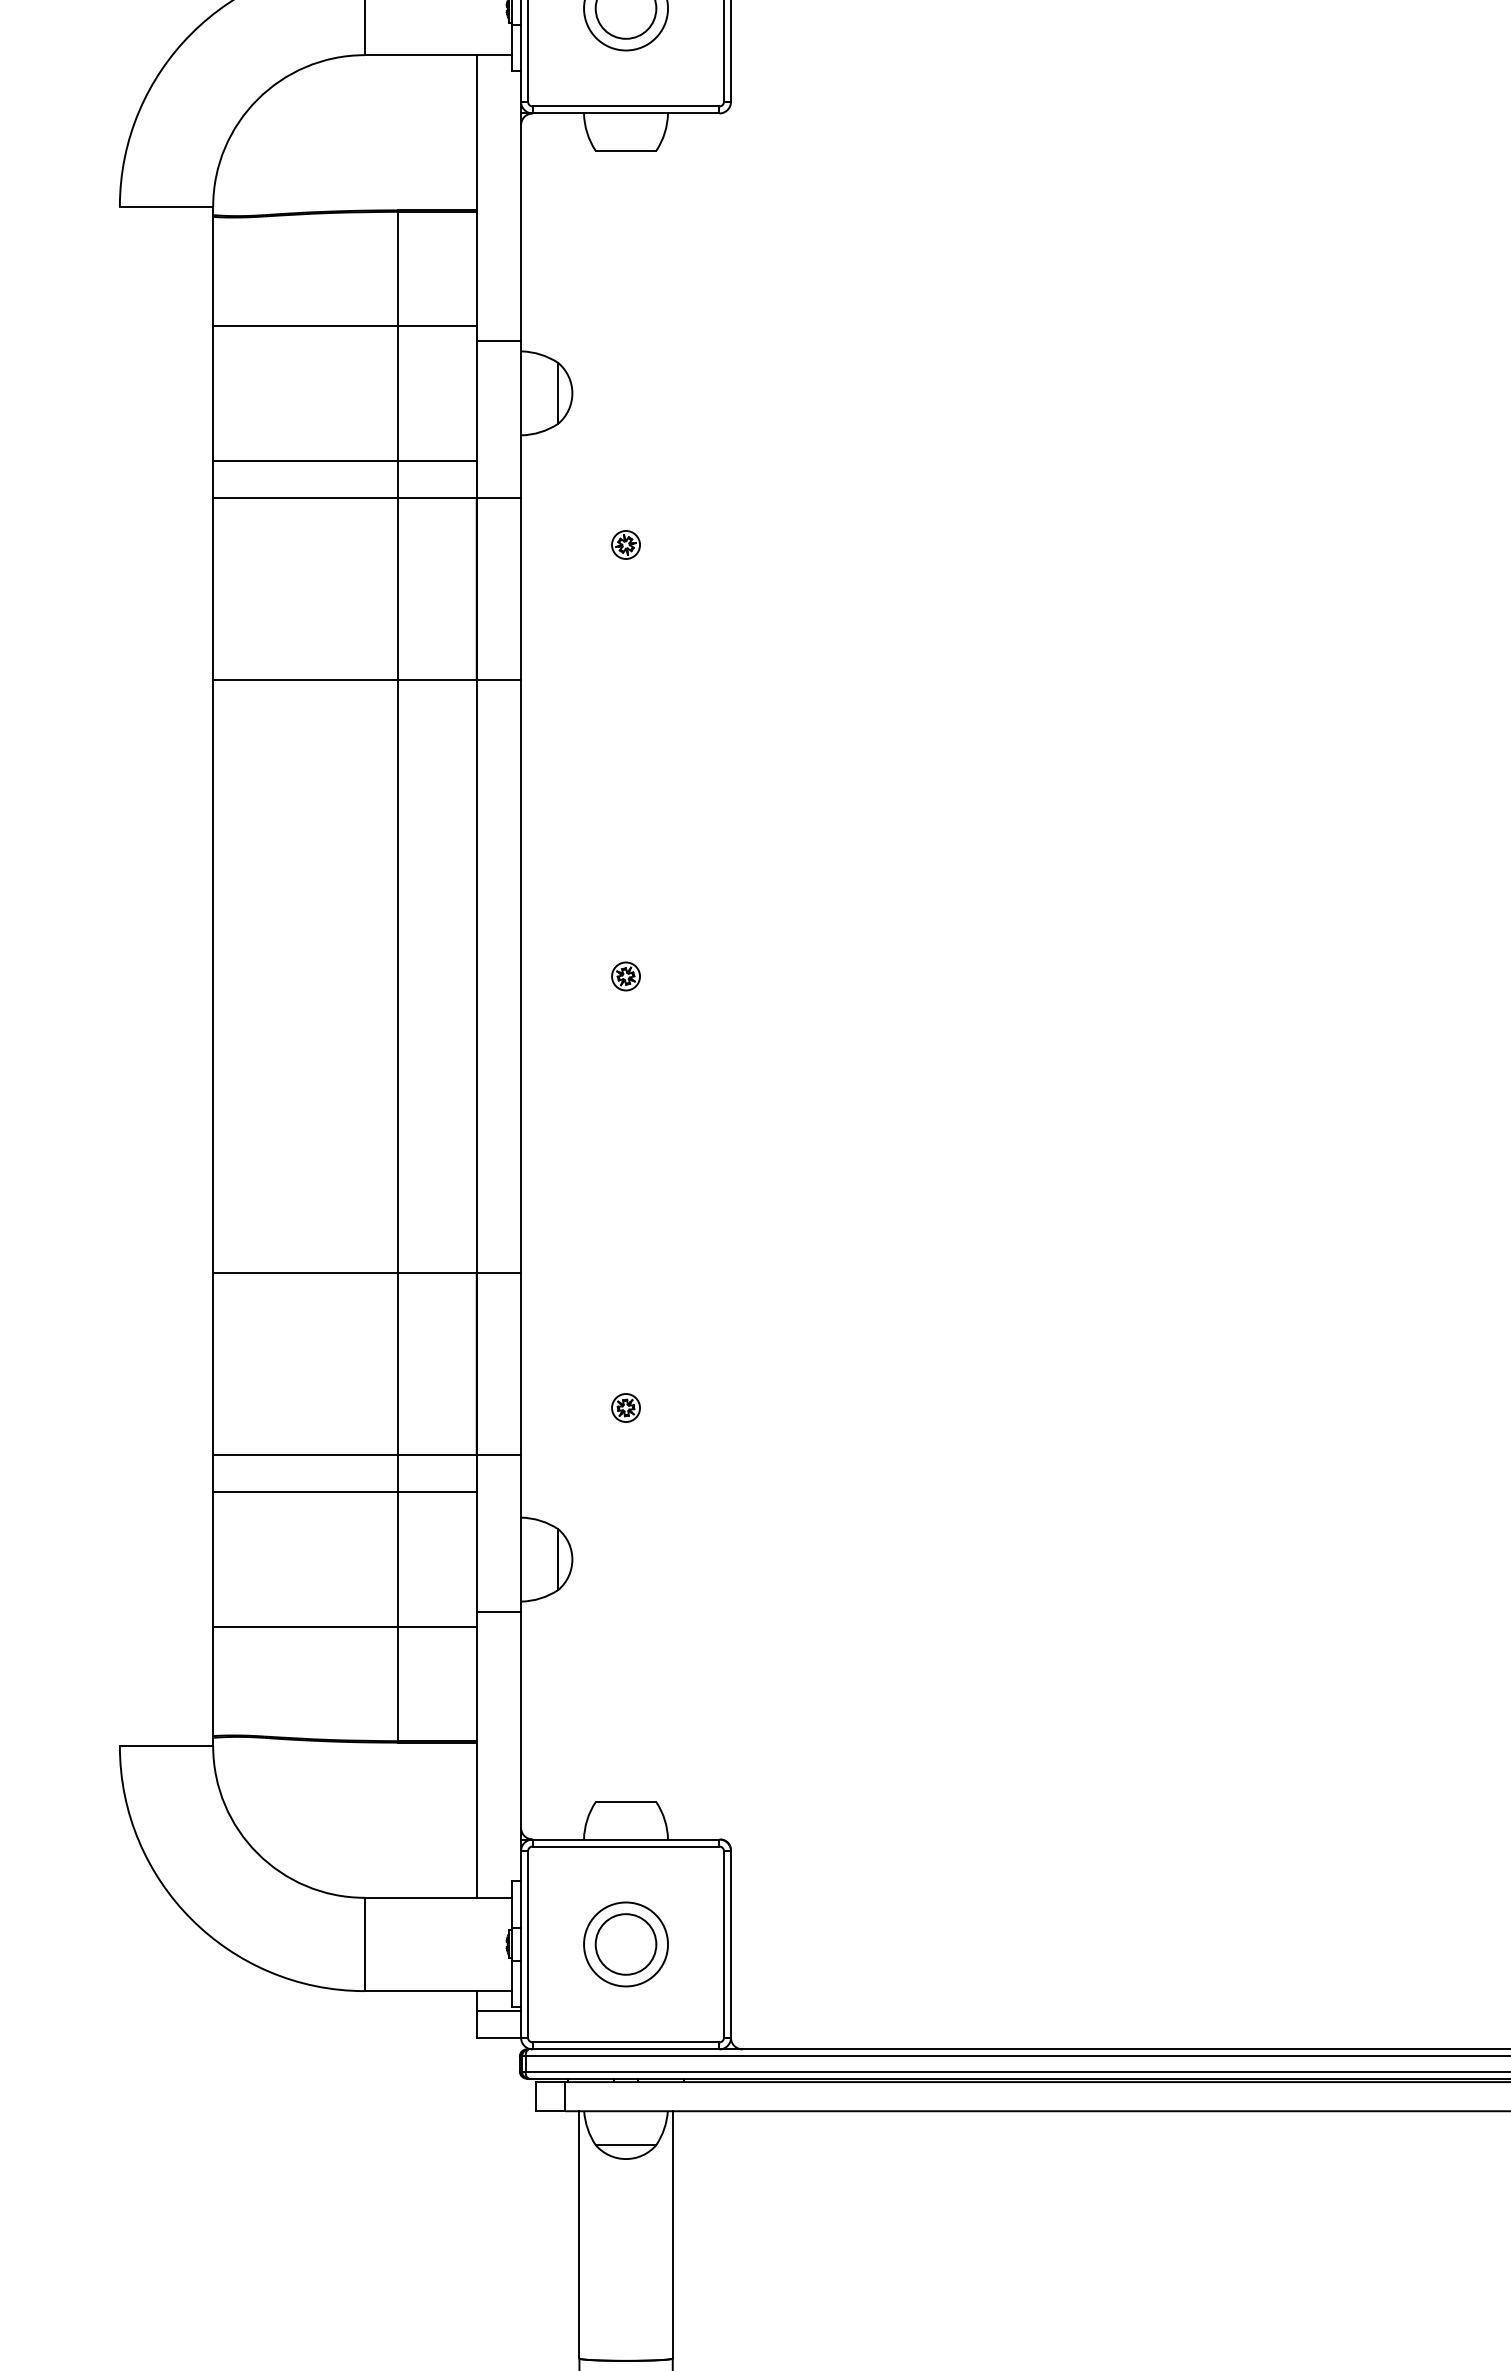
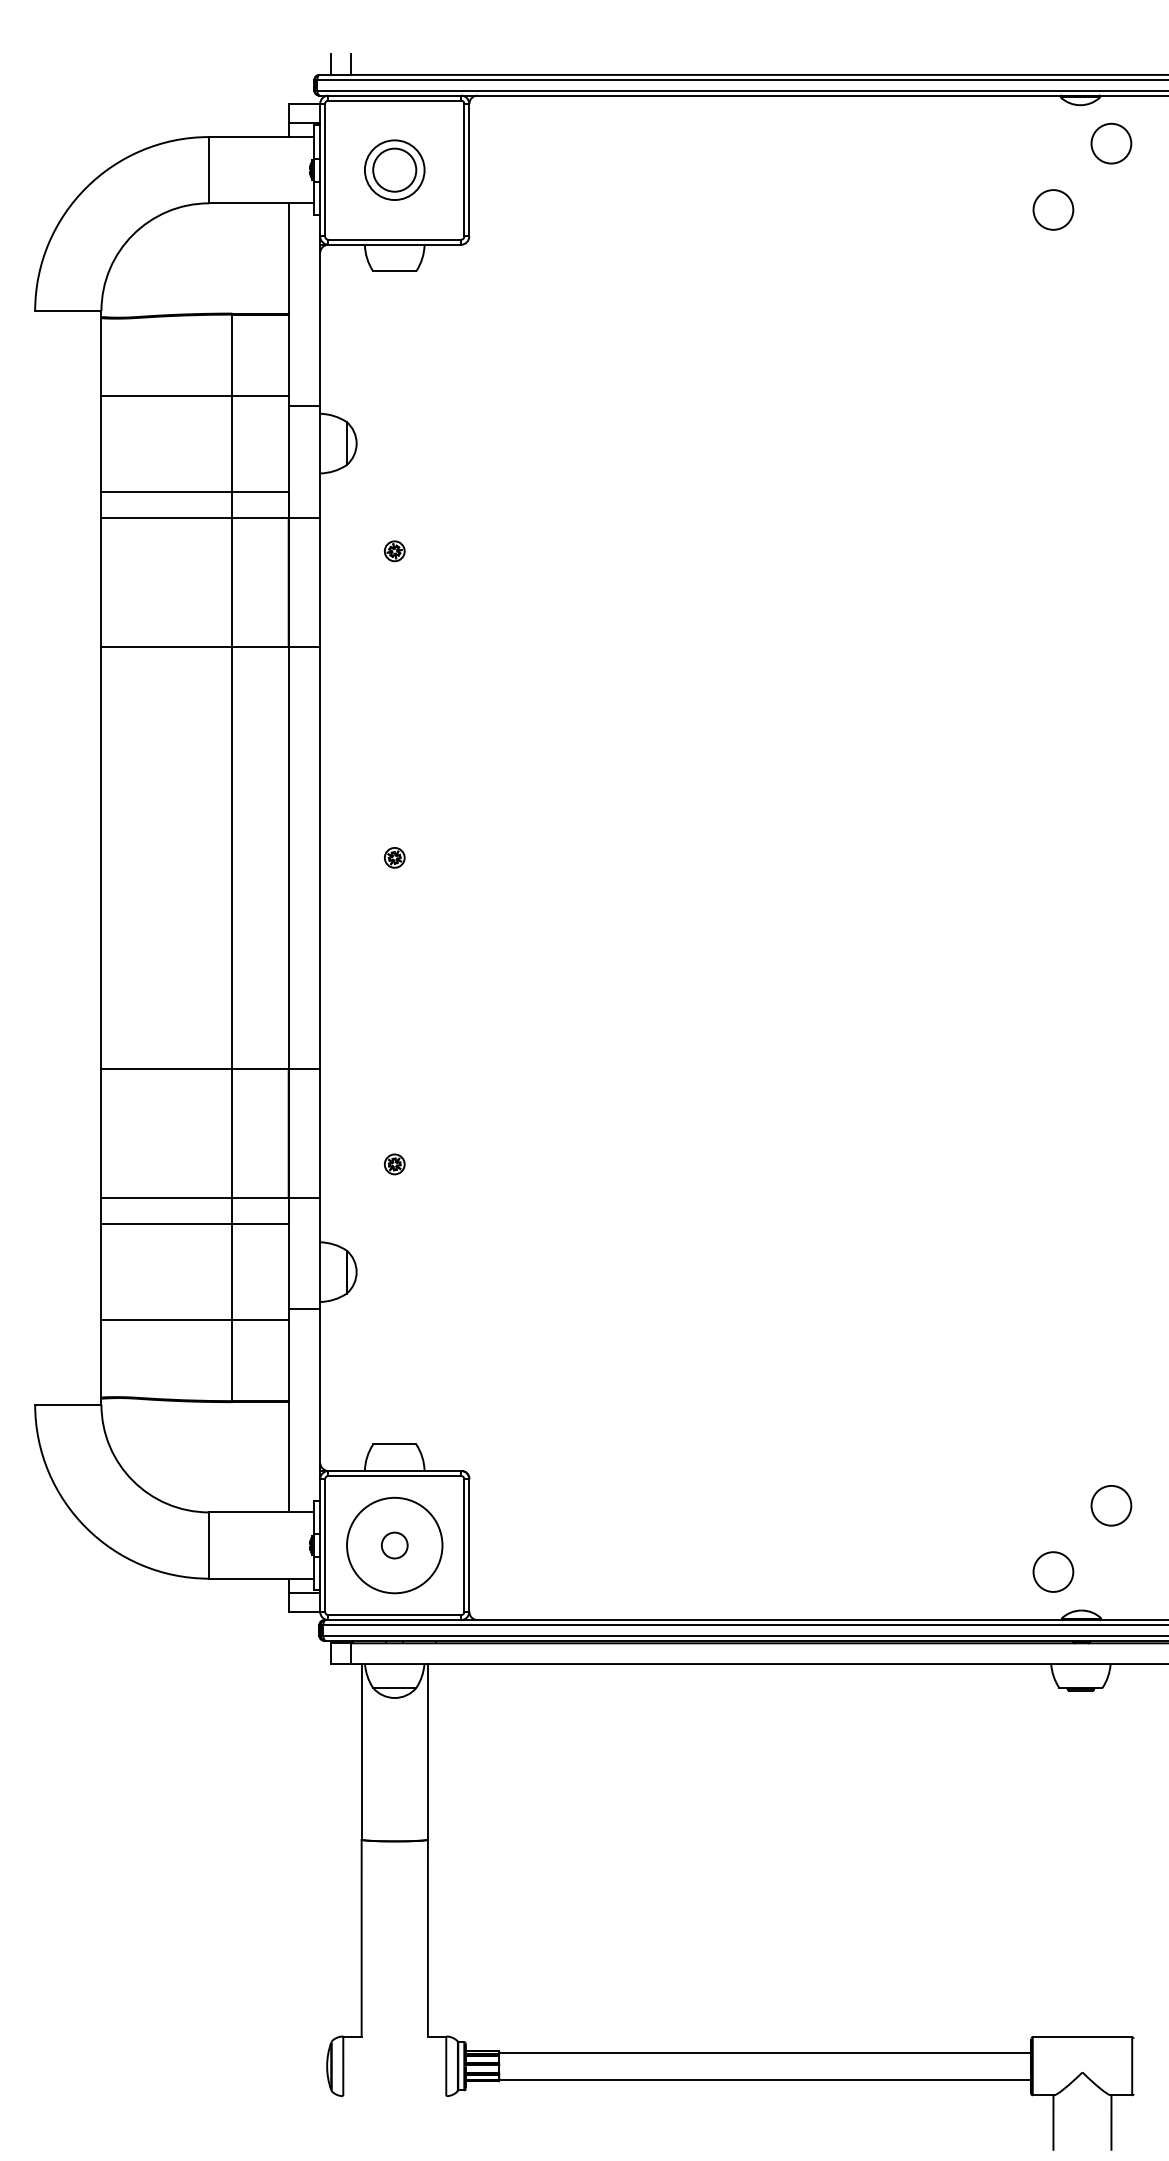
circle: (625, 1944) -> (394, 1545), size x0.6
circle: (625, 1944) -> (394, 1545), size x1.6

